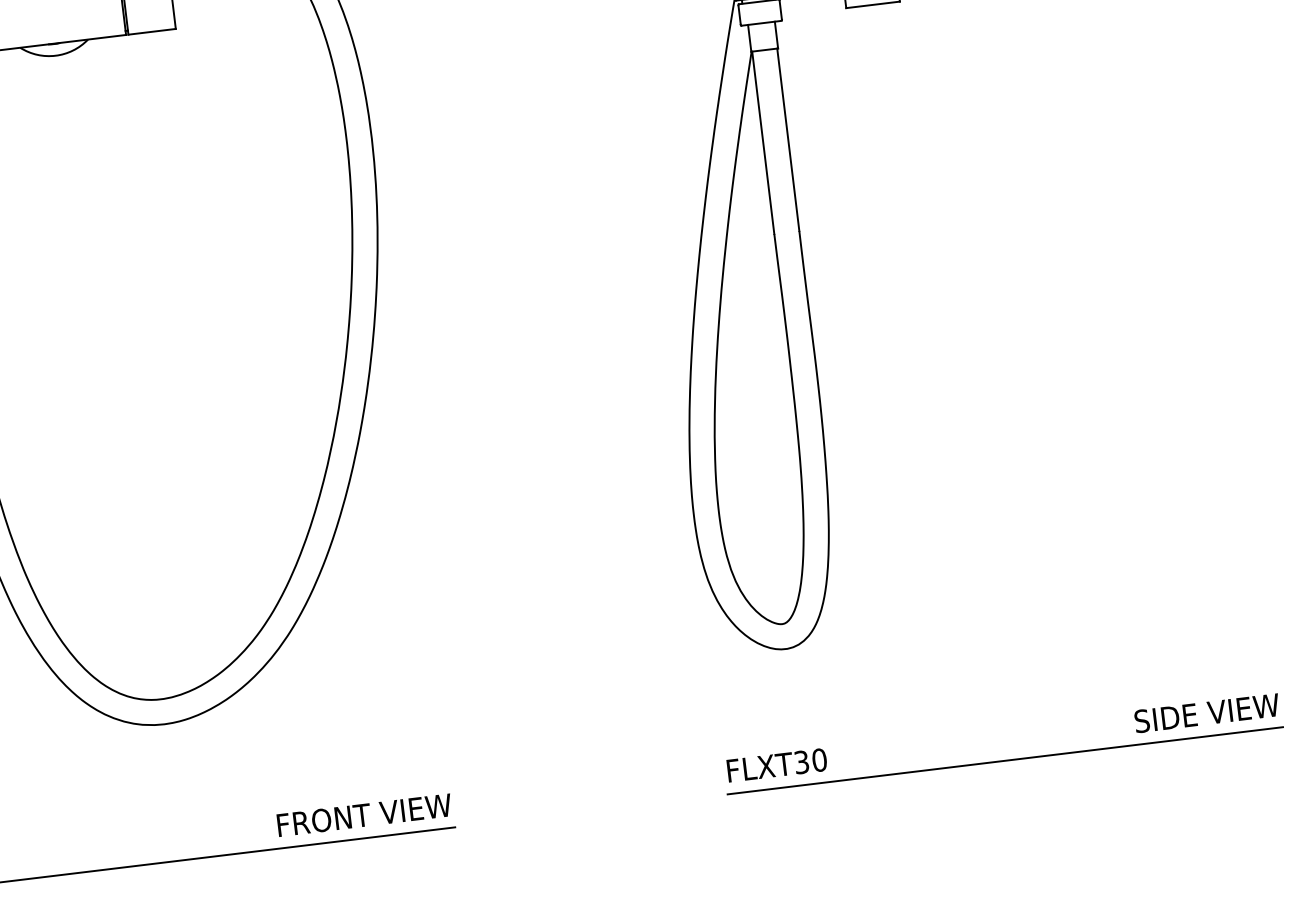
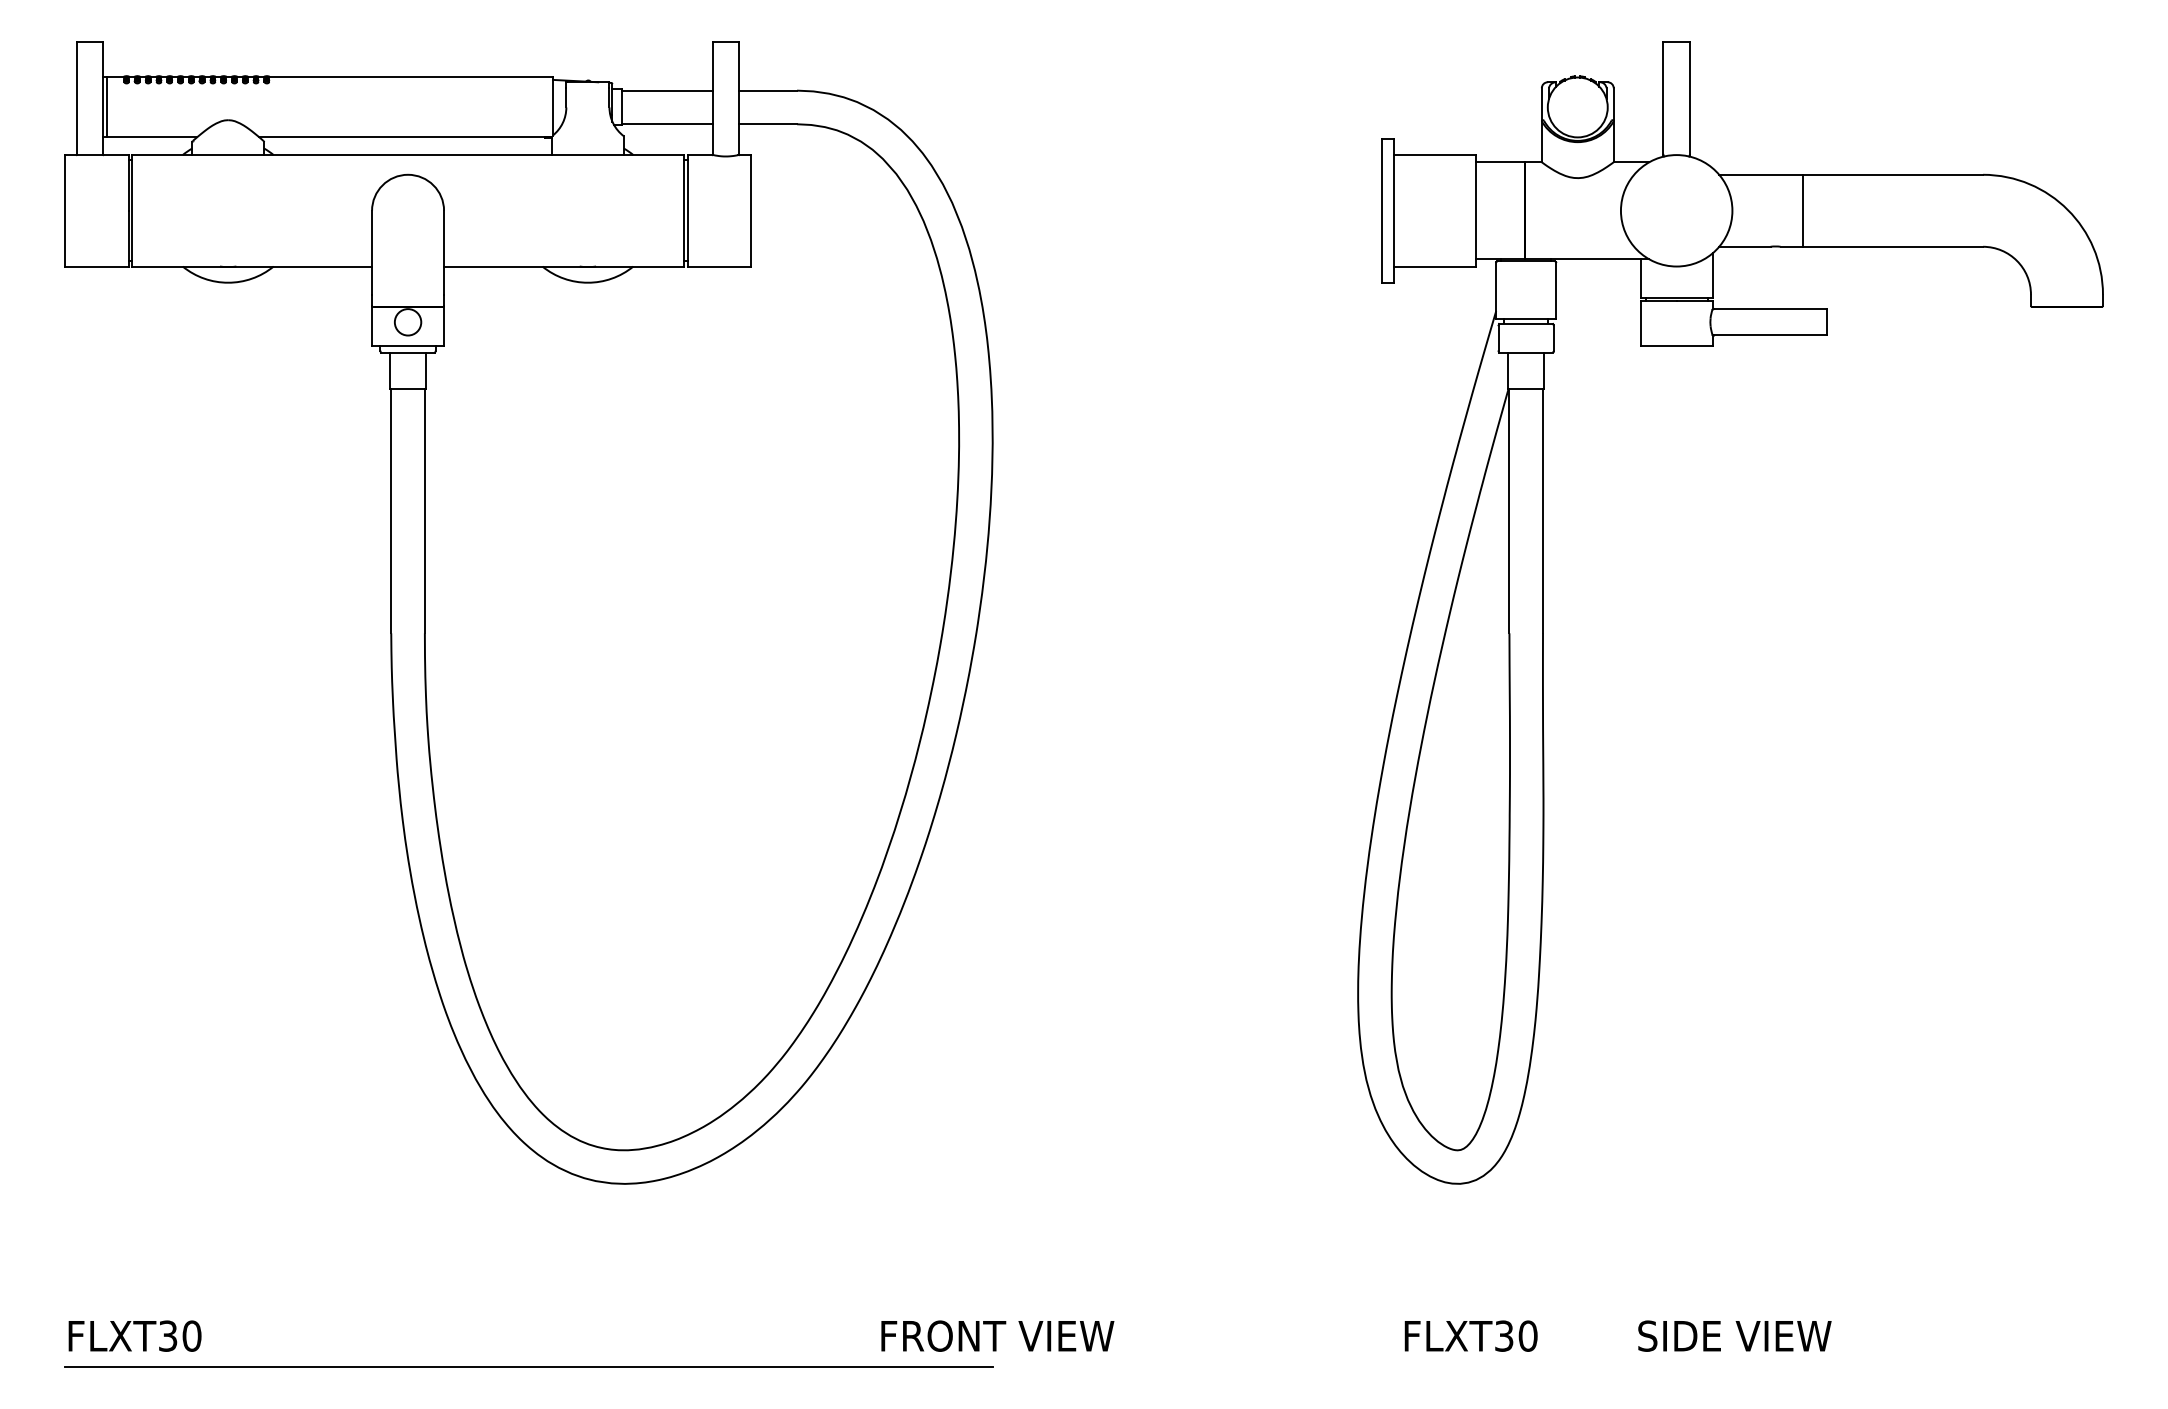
text: (1206, 712) -> (1734, 1335), moved
line: (1005, 760) -> (1730, 1366), removed
text: (776, 764) -> (1470, 1335), moved
text: (364, 814) -> (997, 1335), moved

